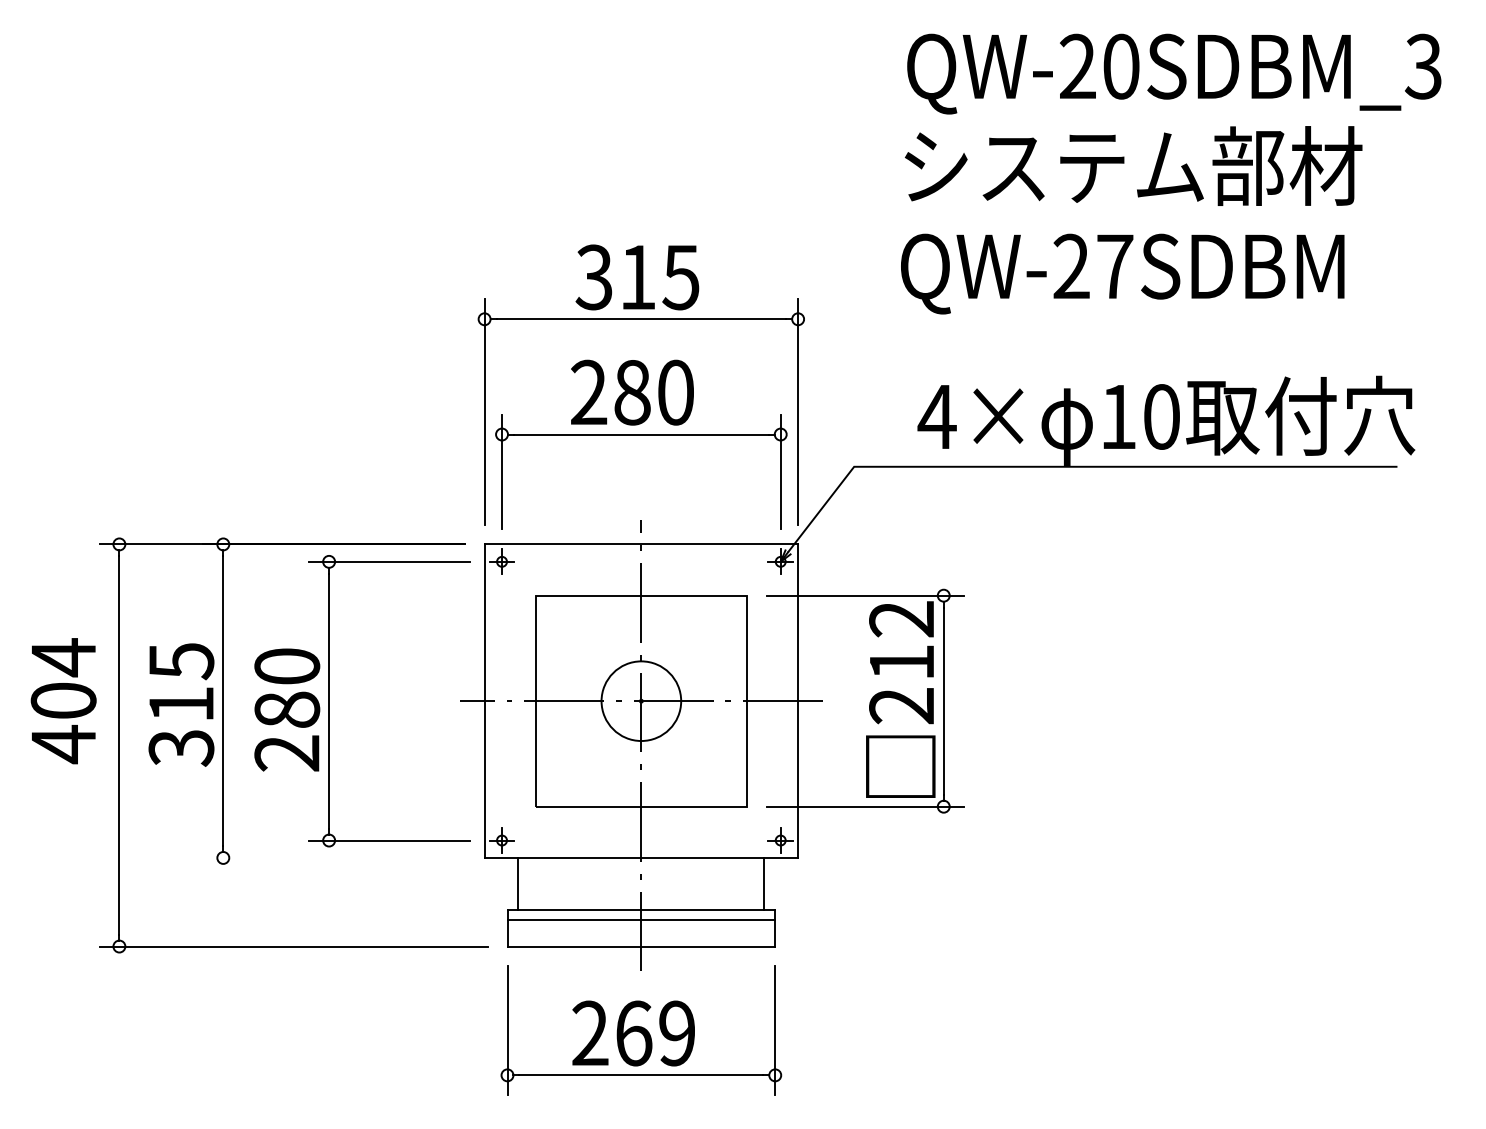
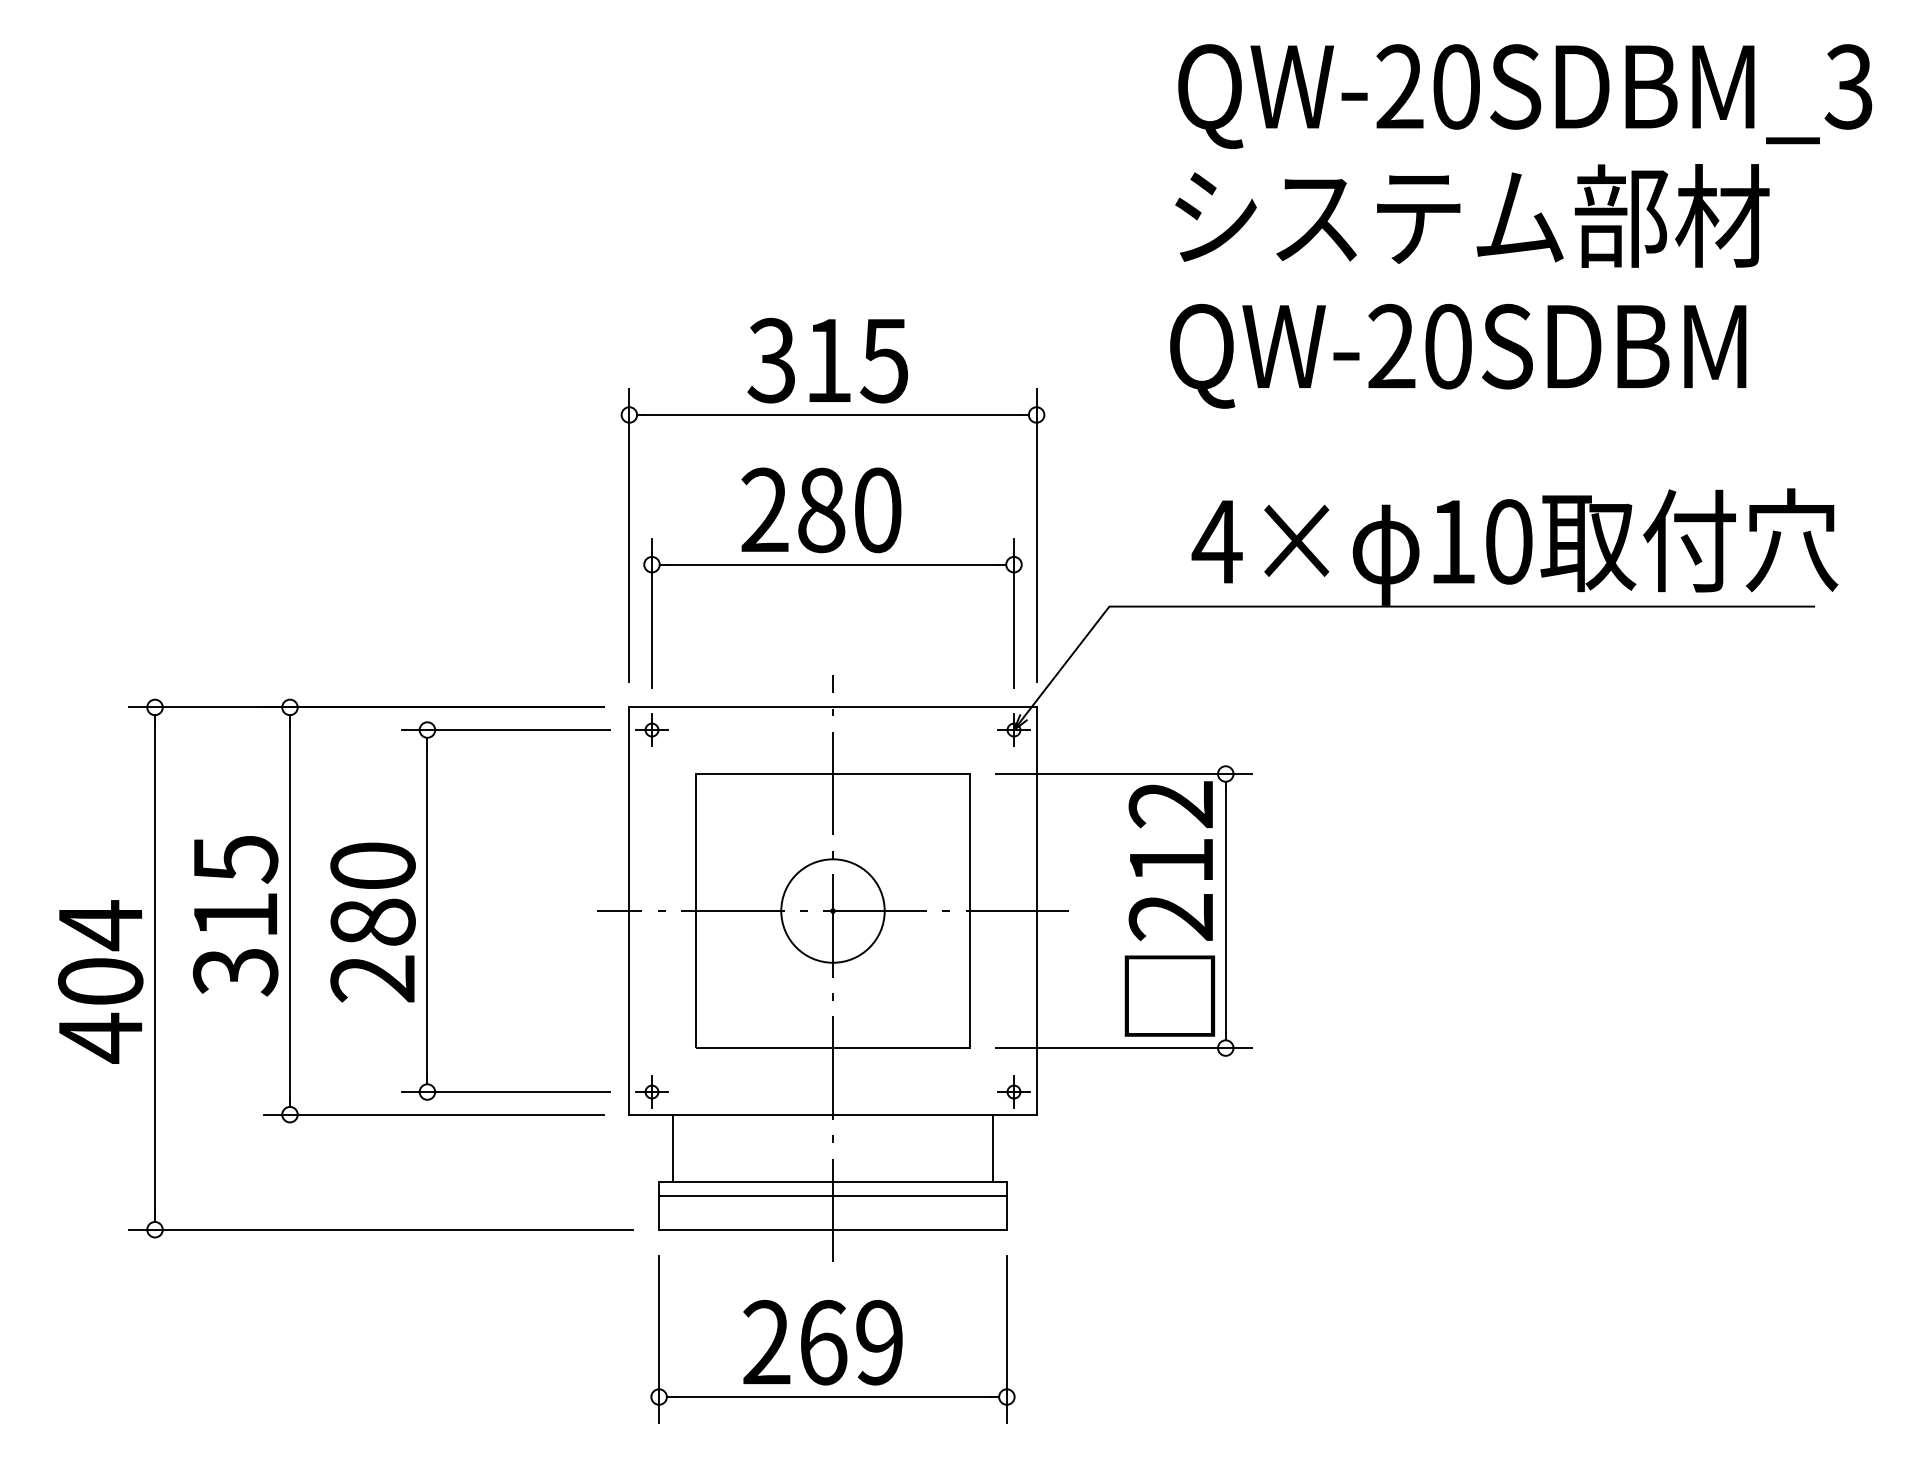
text: (1115, 266) -> (1448, 346), QW-27SDBM -> QW-20SDBM
text: (63, 700) -> (100, 981), moved
line: (333, 857) -> (433, 1114), added

